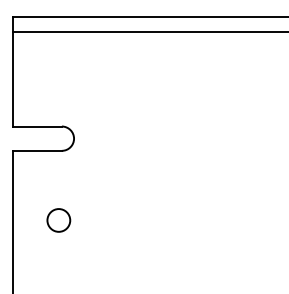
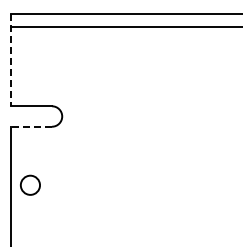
line: (13, 72) -> (11, 60), solid -> dashed
line: (37, 150) -> (31, 126), solid -> dashed
circle: (58, 219) -> (30, 184), moved

